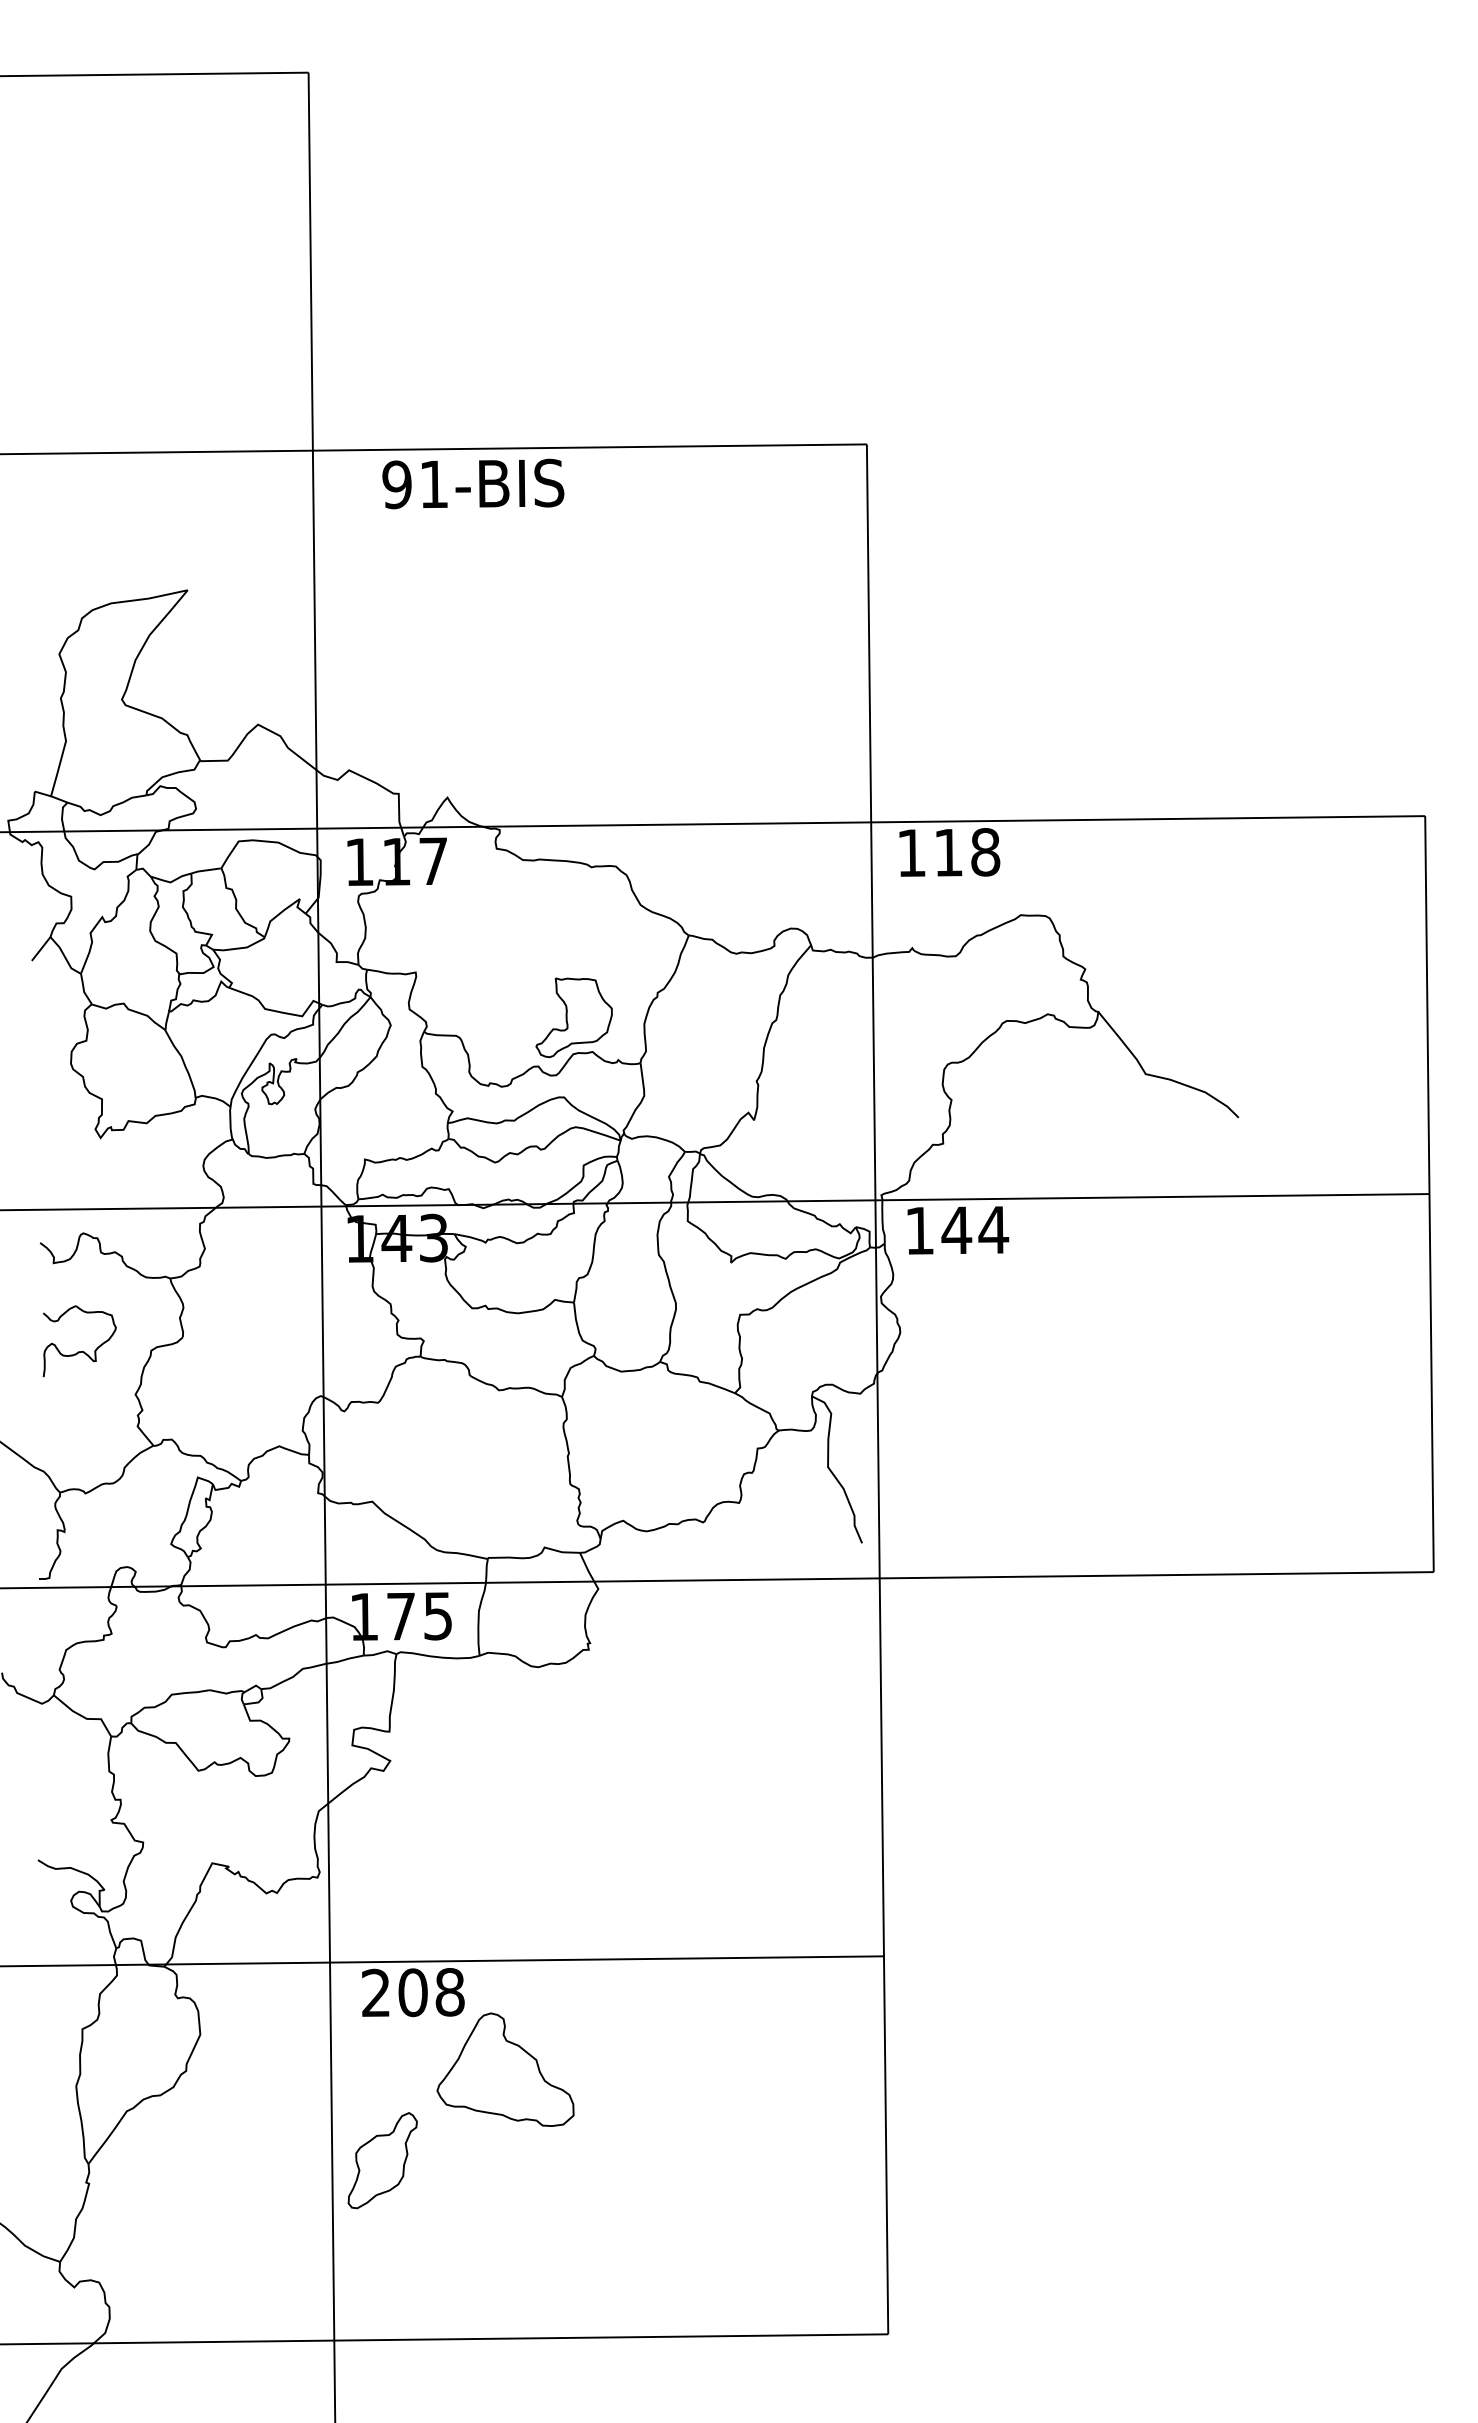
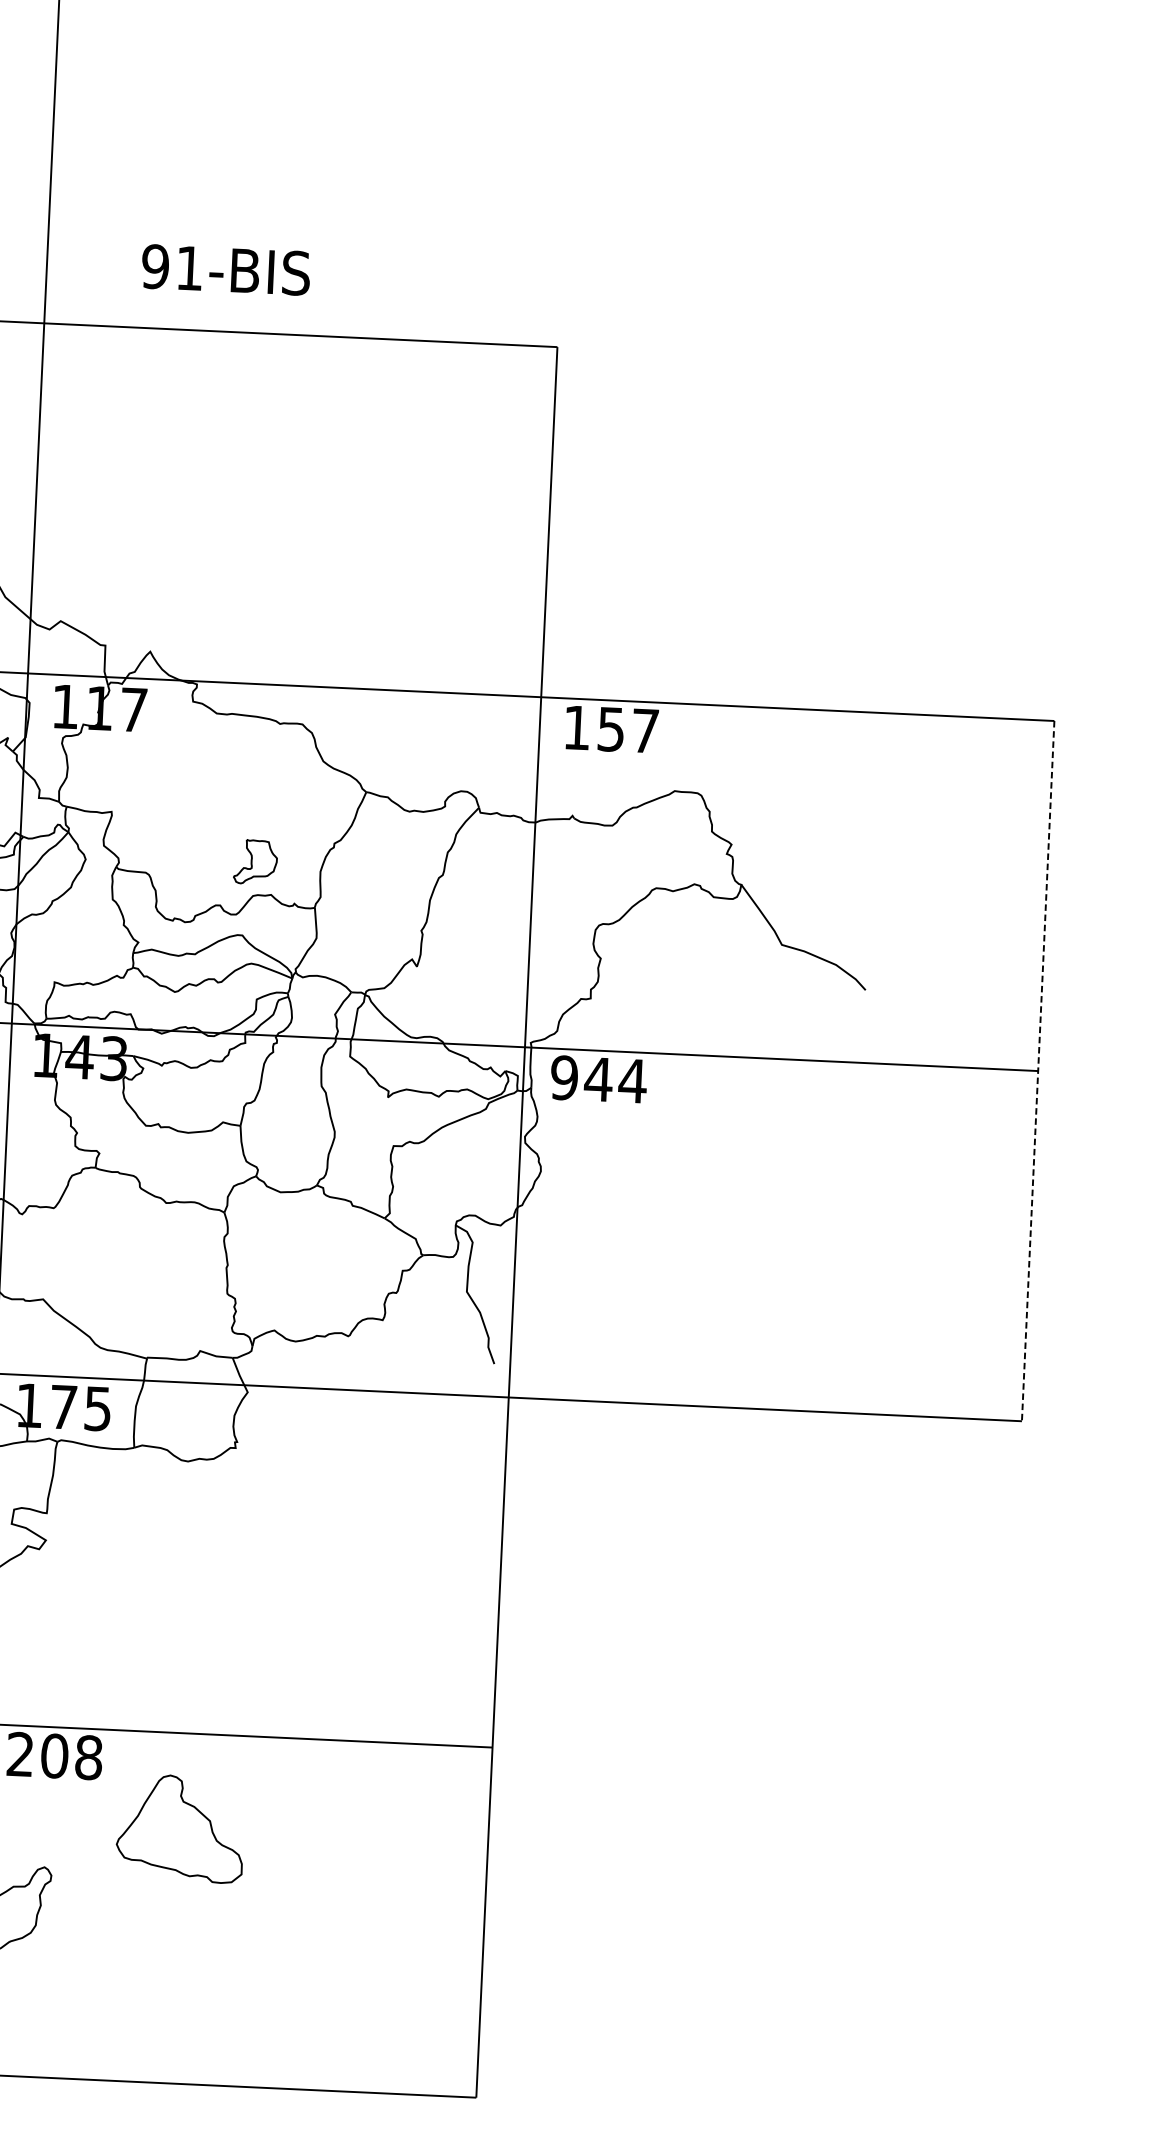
text: (473, 483) -> (226, 269), moved
text: (967, 852) -> (628, 730), 118 -> 157
part: (573, 1017) -> (255, 861), size x0.6
line: (1429, 1194) -> (1038, 1071), solid -> dashed
text: (919, 1230) -> (564, 1077), 144 -> 944
part: (505, 2069) -> (180, 1828), moved

